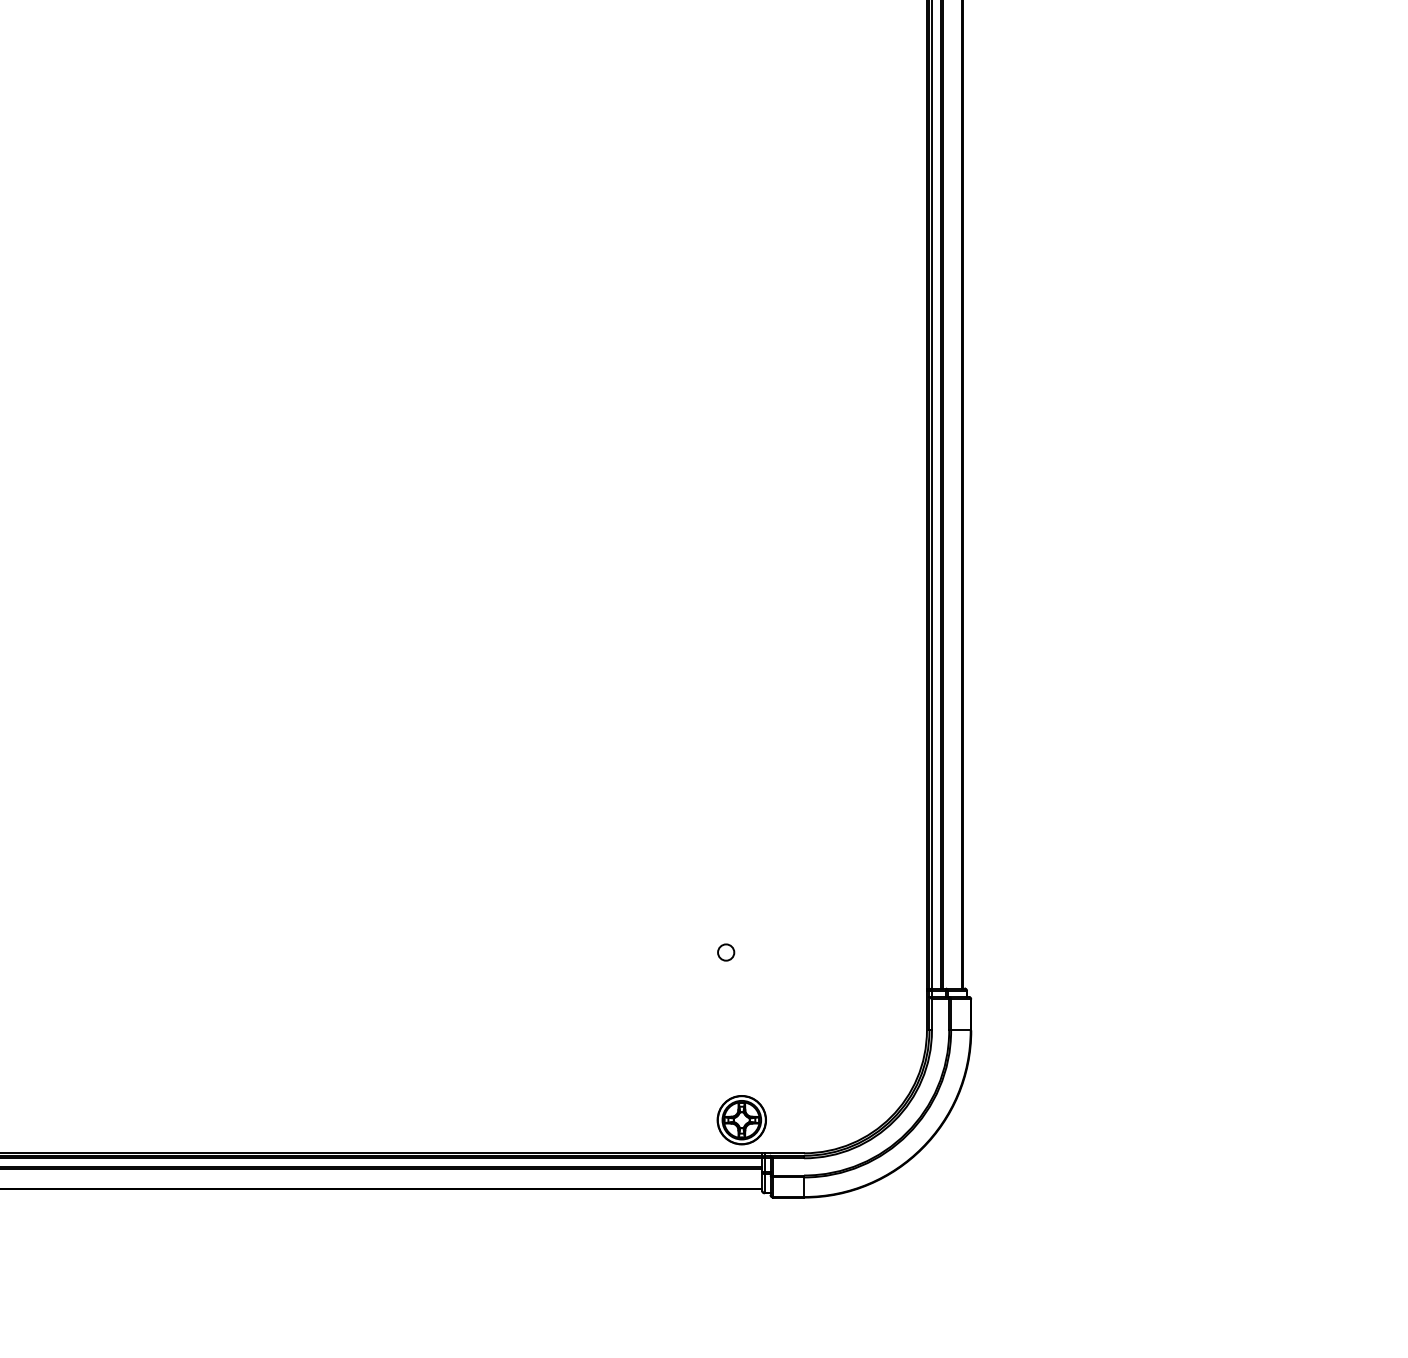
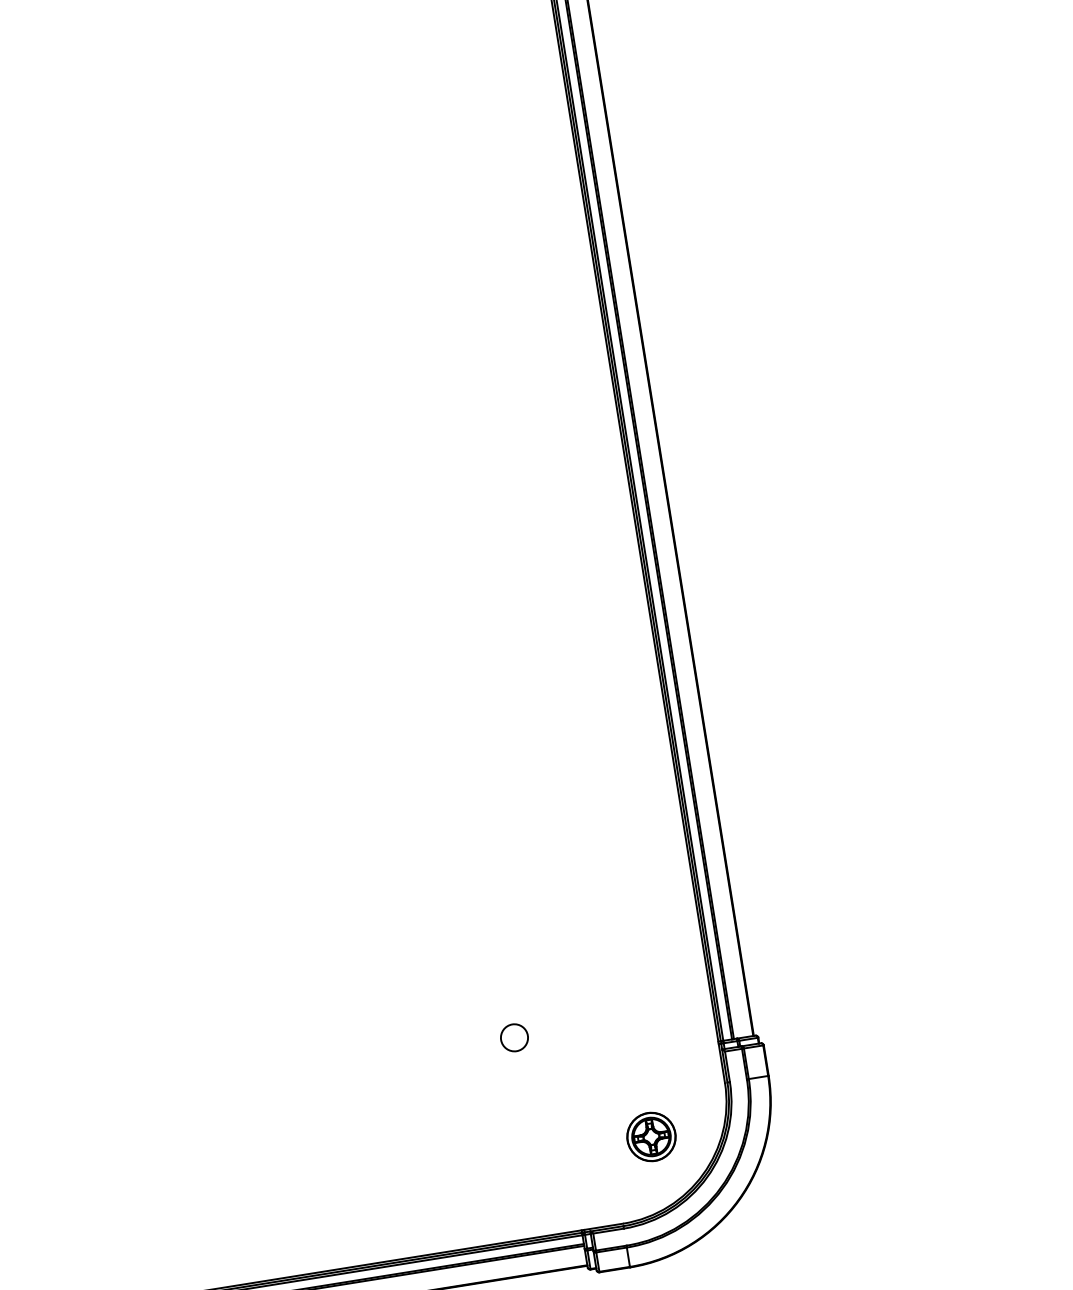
circle: (725, 952) -> (513, 1037), size x1.67
part: (741, 1120) -> (651, 1137), moved

